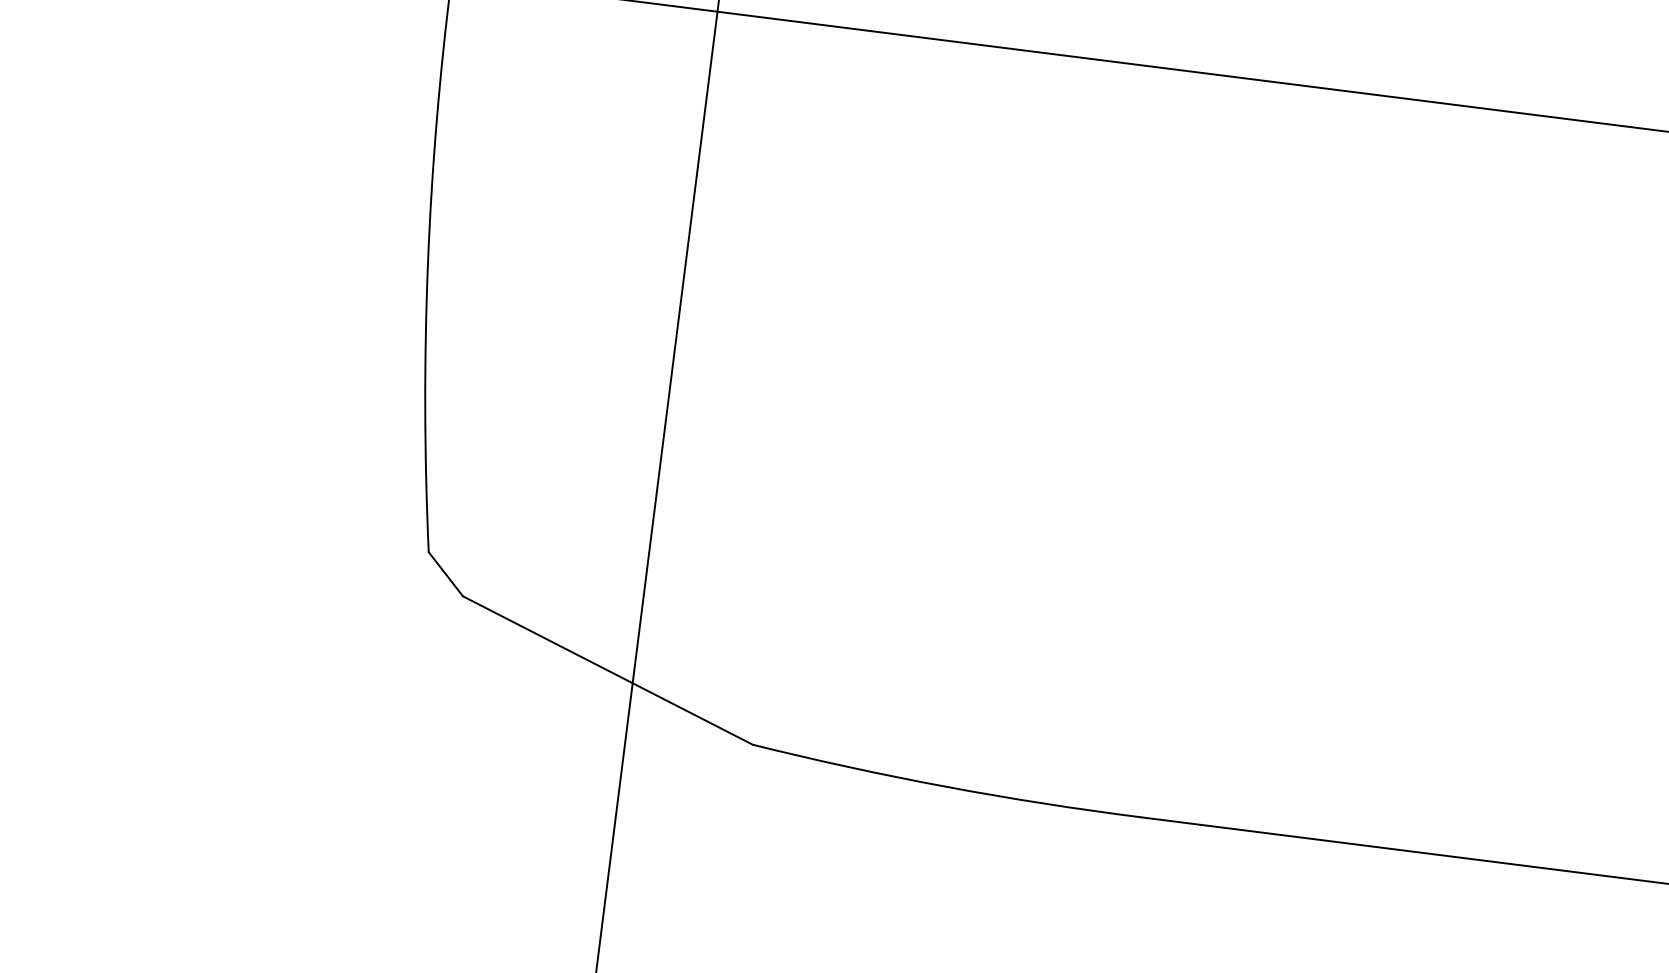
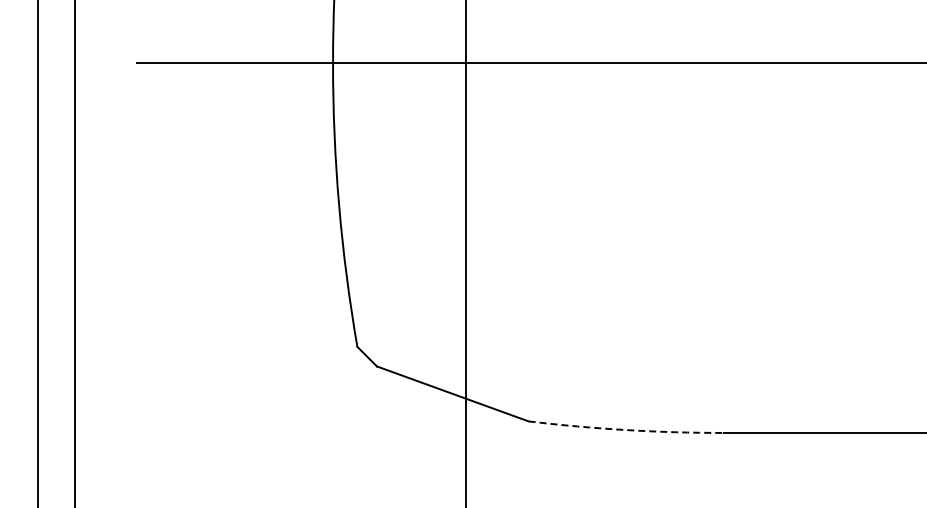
arc: (946, 787) -> (626, 430), solid -> dashed

